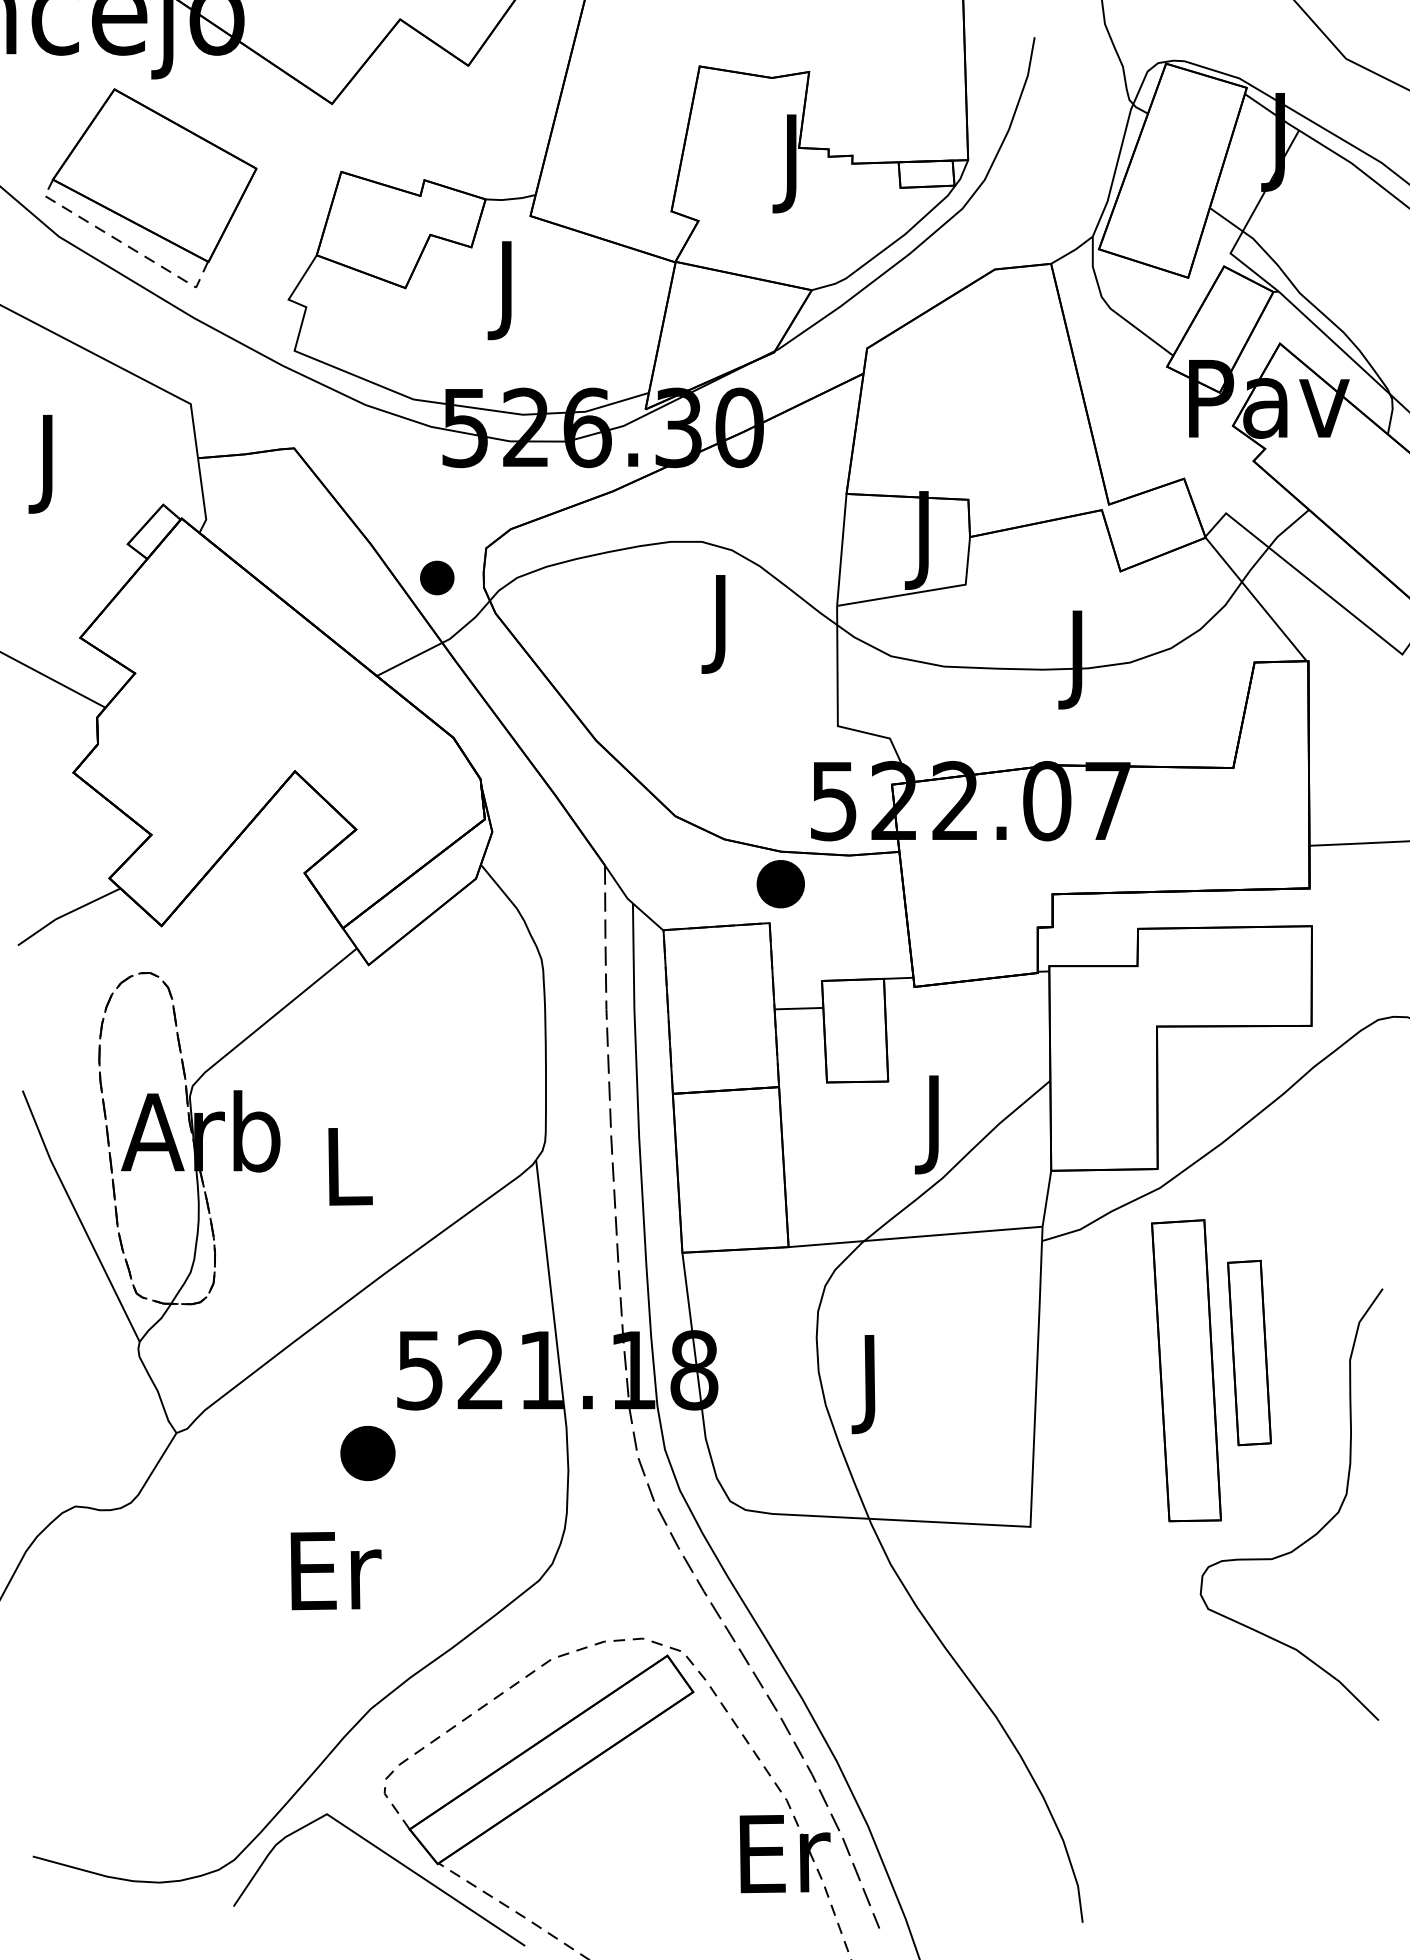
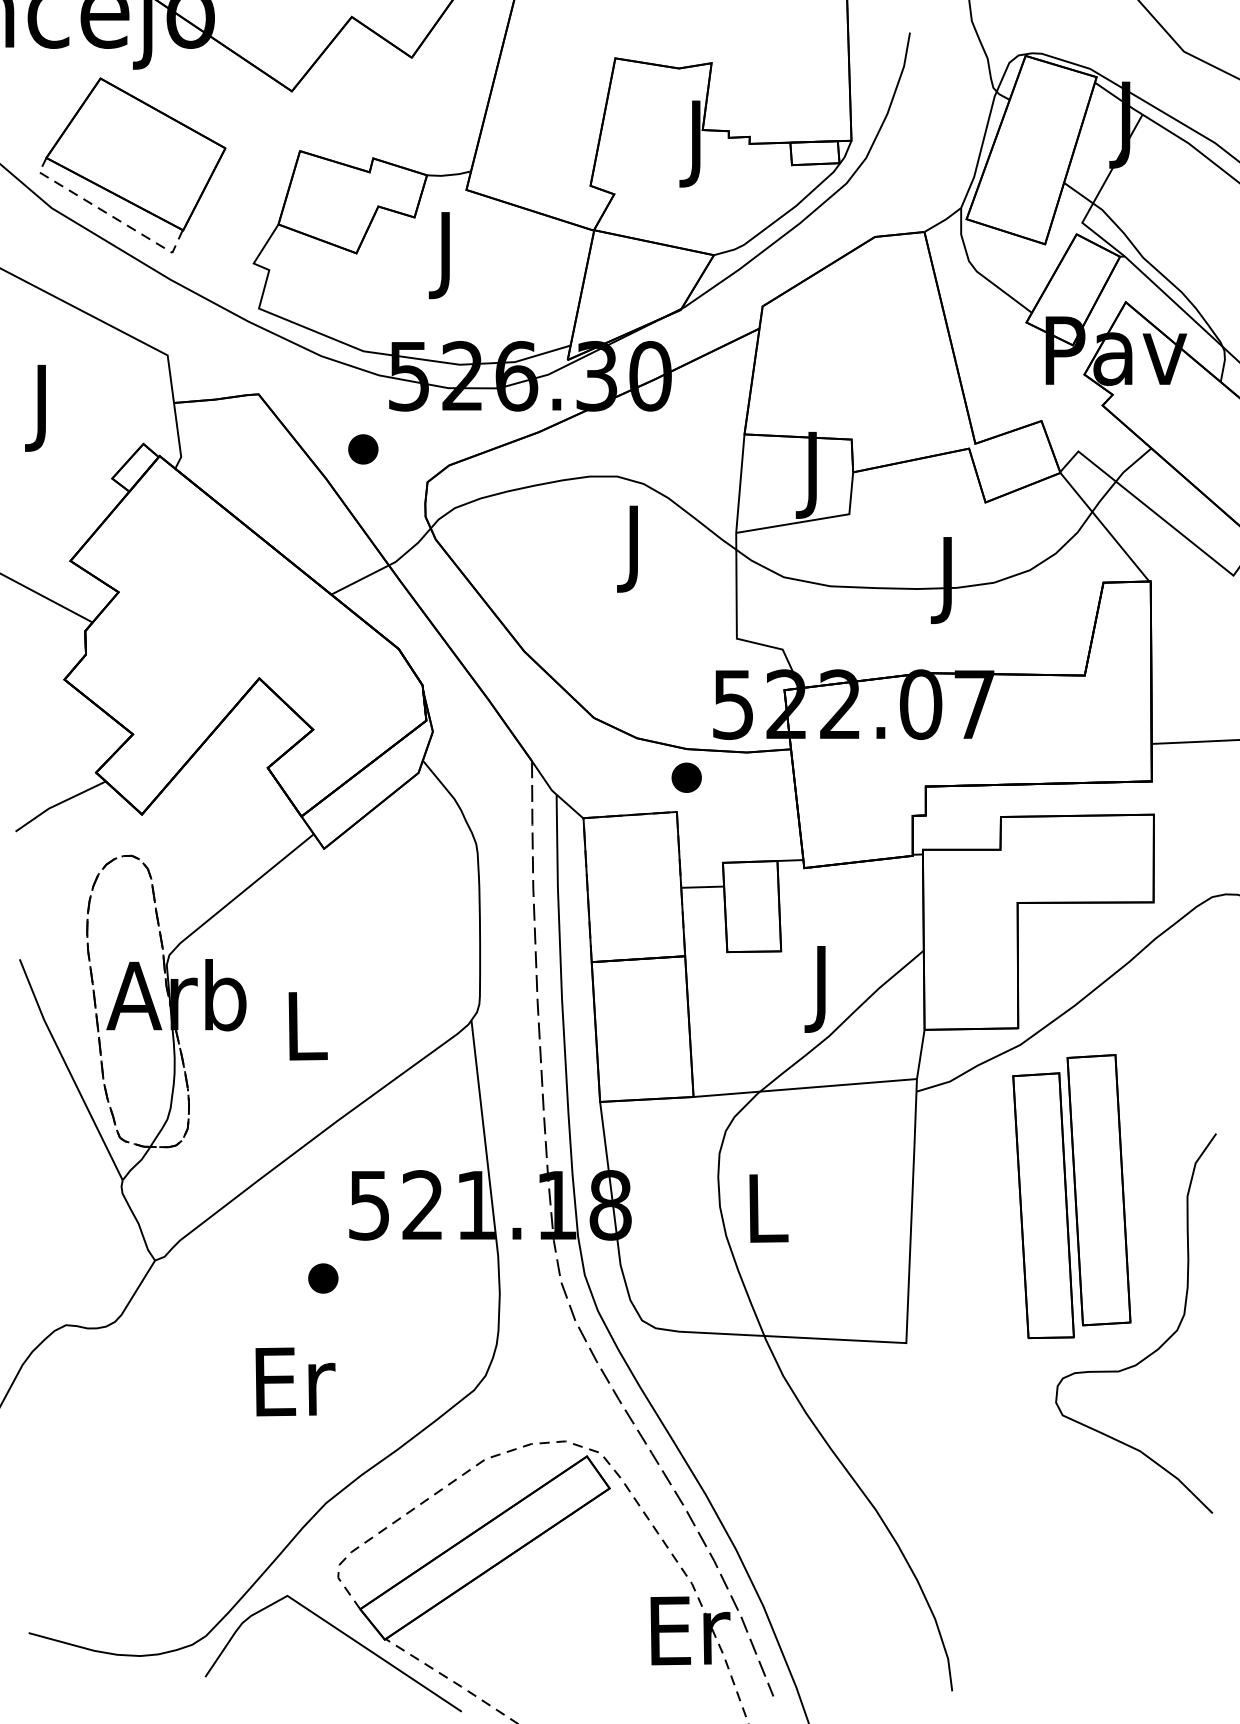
part: (437, 577) -> (363, 448), moved
part: (780, 884) -> (686, 777), size x0.71
part: (1249, 1352) -> (1098, 1189), size x1.67
text: (873, 1384) -> (768, 1217), J -> L
part: (367, 1453) -> (323, 1278), size x0.62

